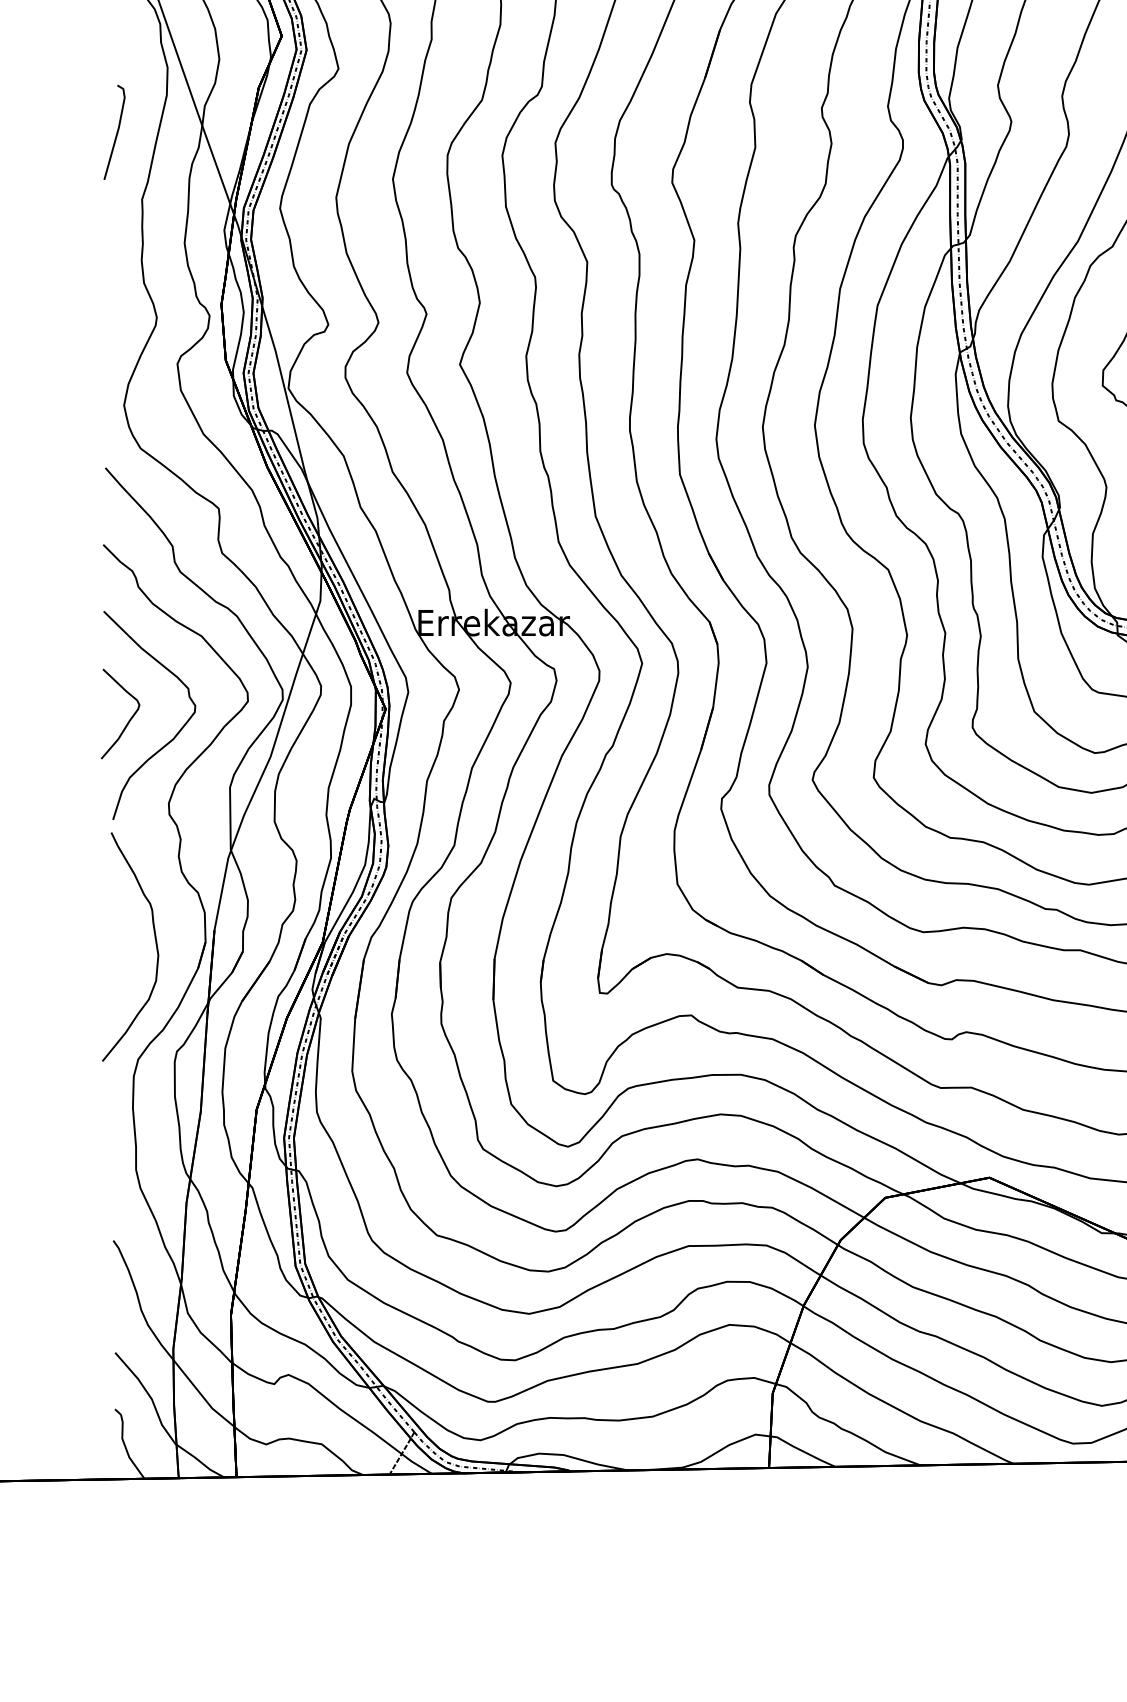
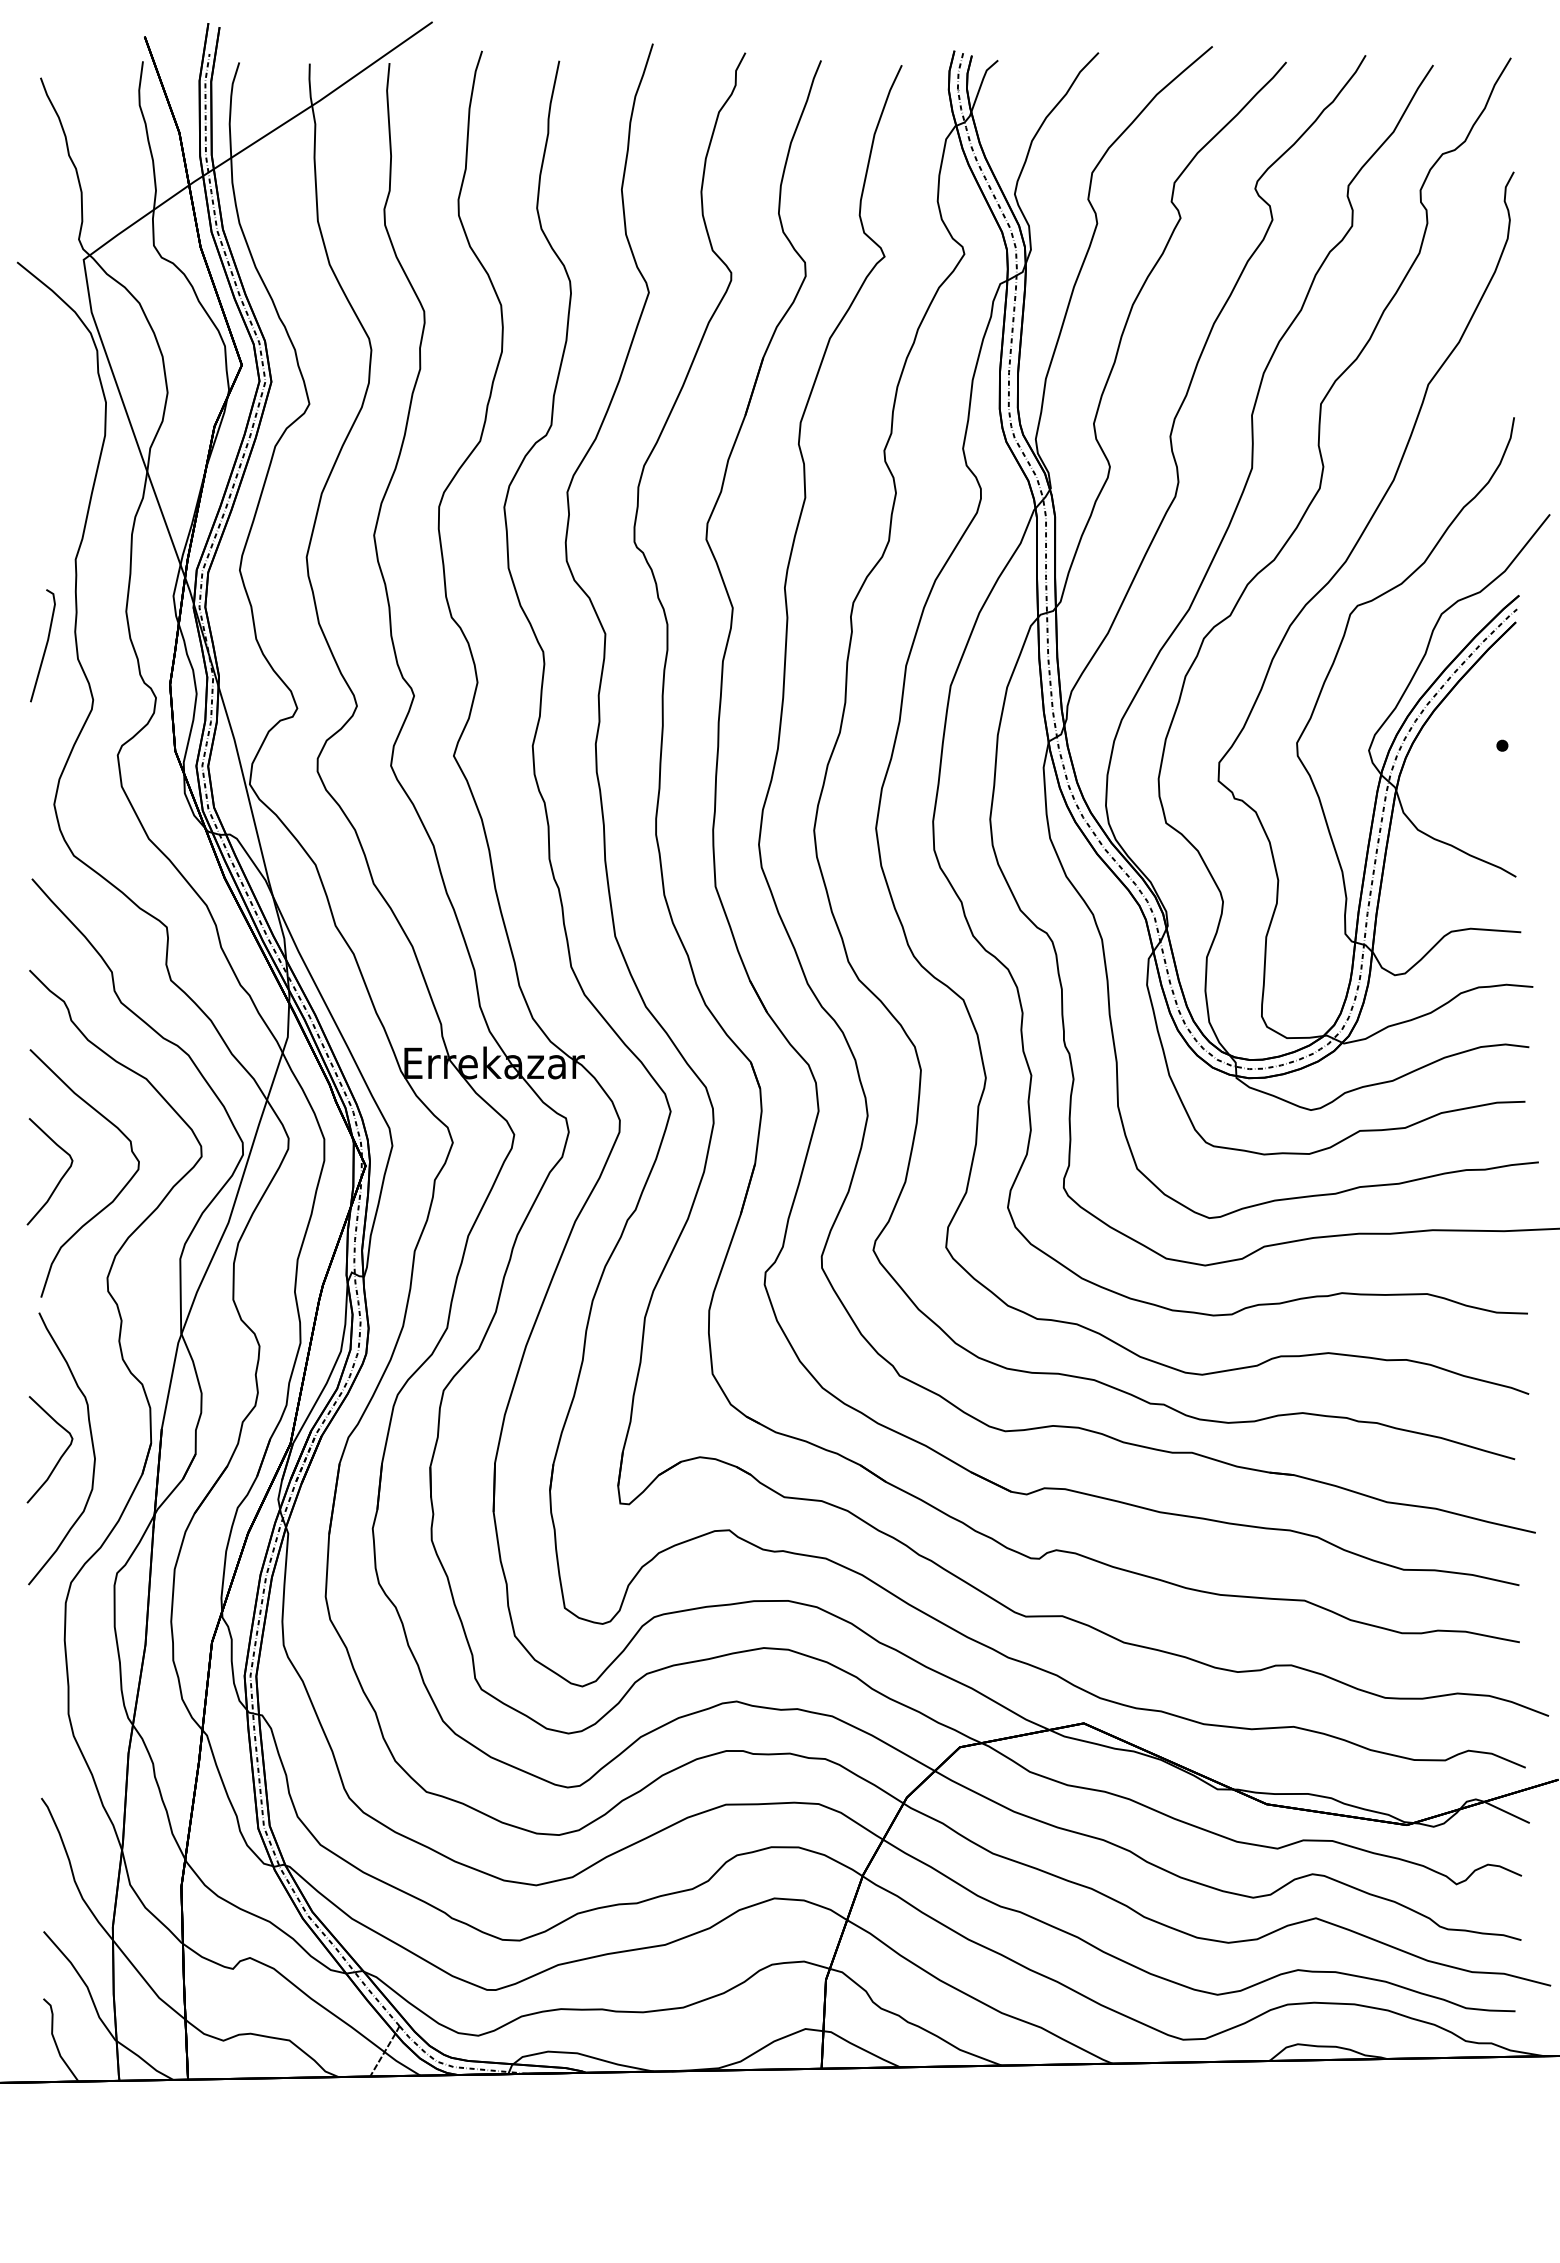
line: (116, 132) -> (45, 645), moved
curve: (129, 953) -> (60, 1456), added

